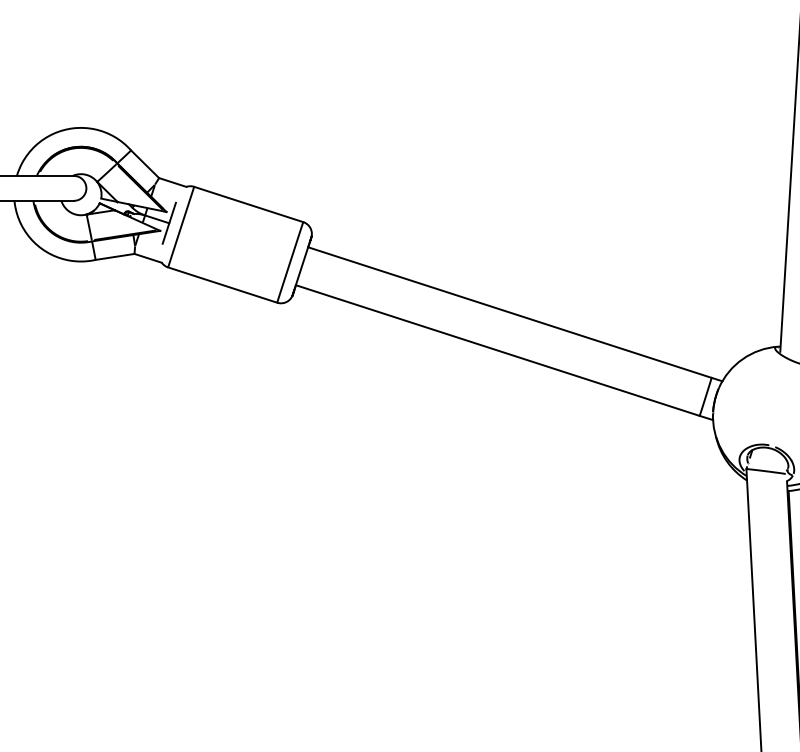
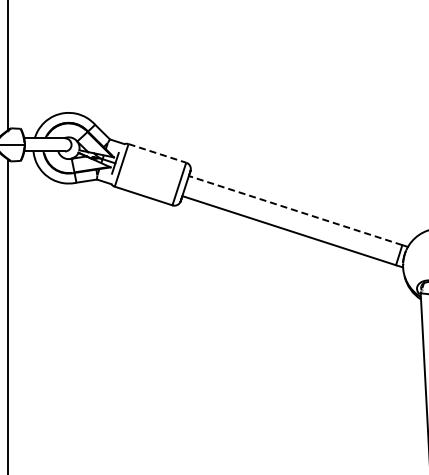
line: (248, 204) -> (157, 153), solid -> dashed
line: (509, 312) -> (295, 210), solid -> dashed

